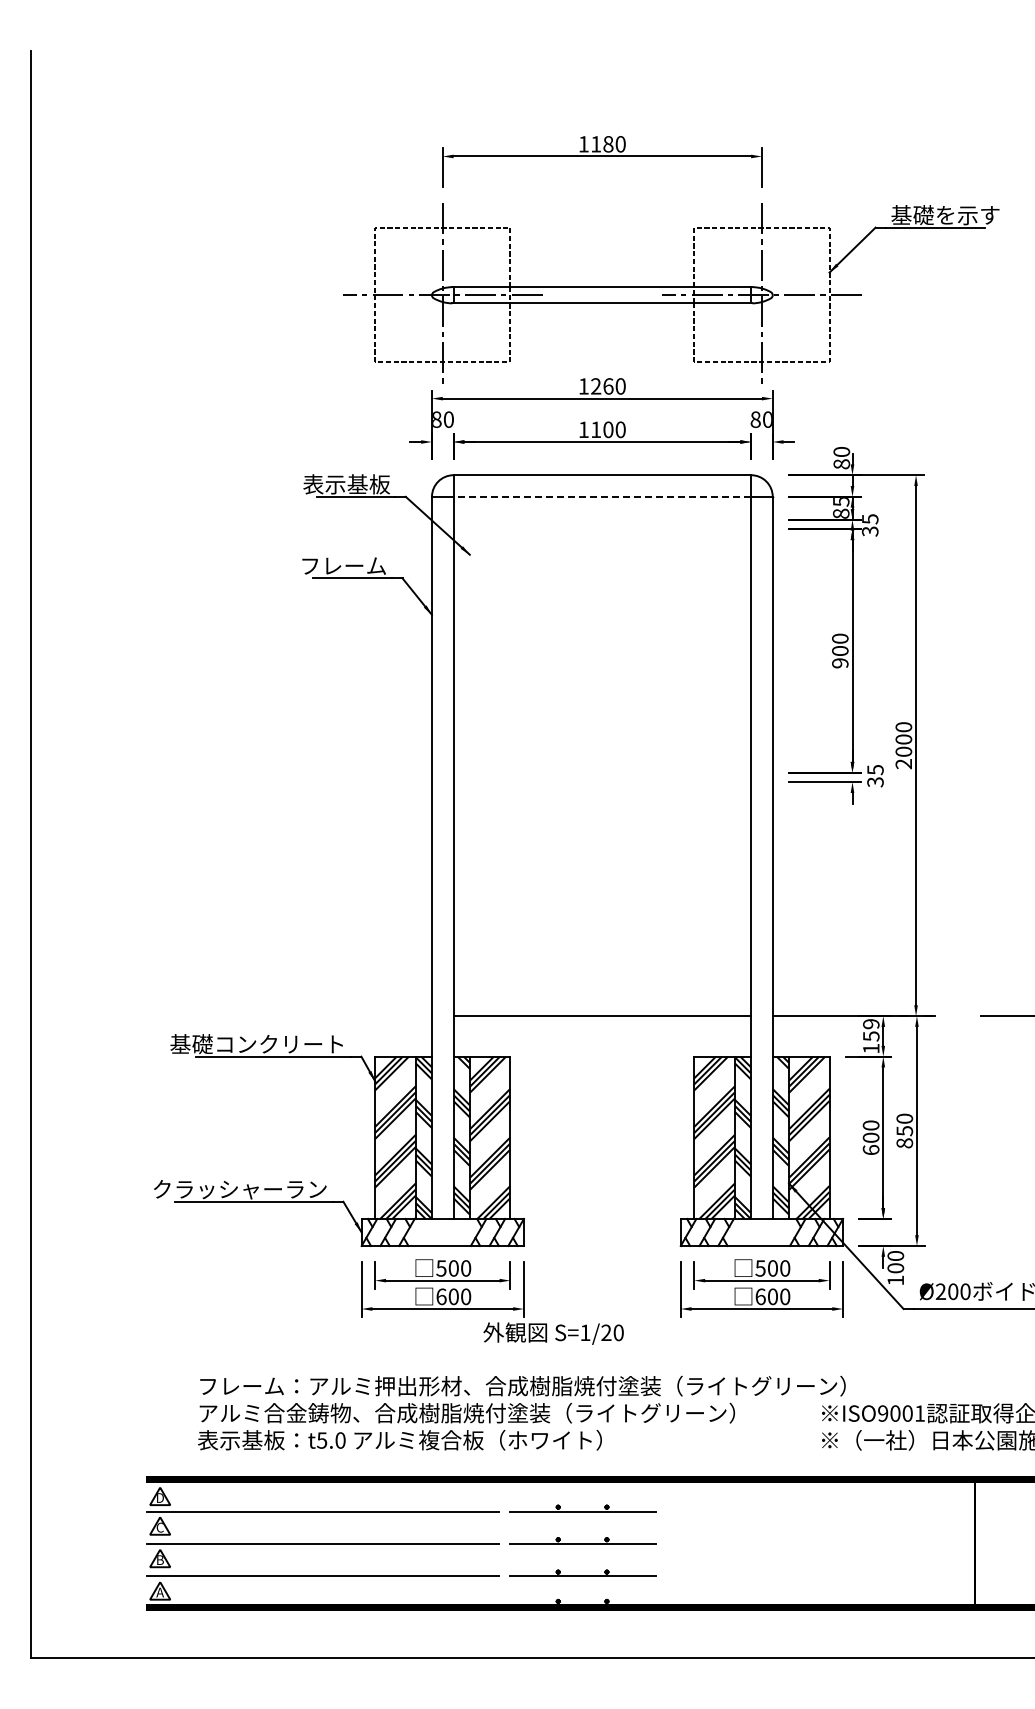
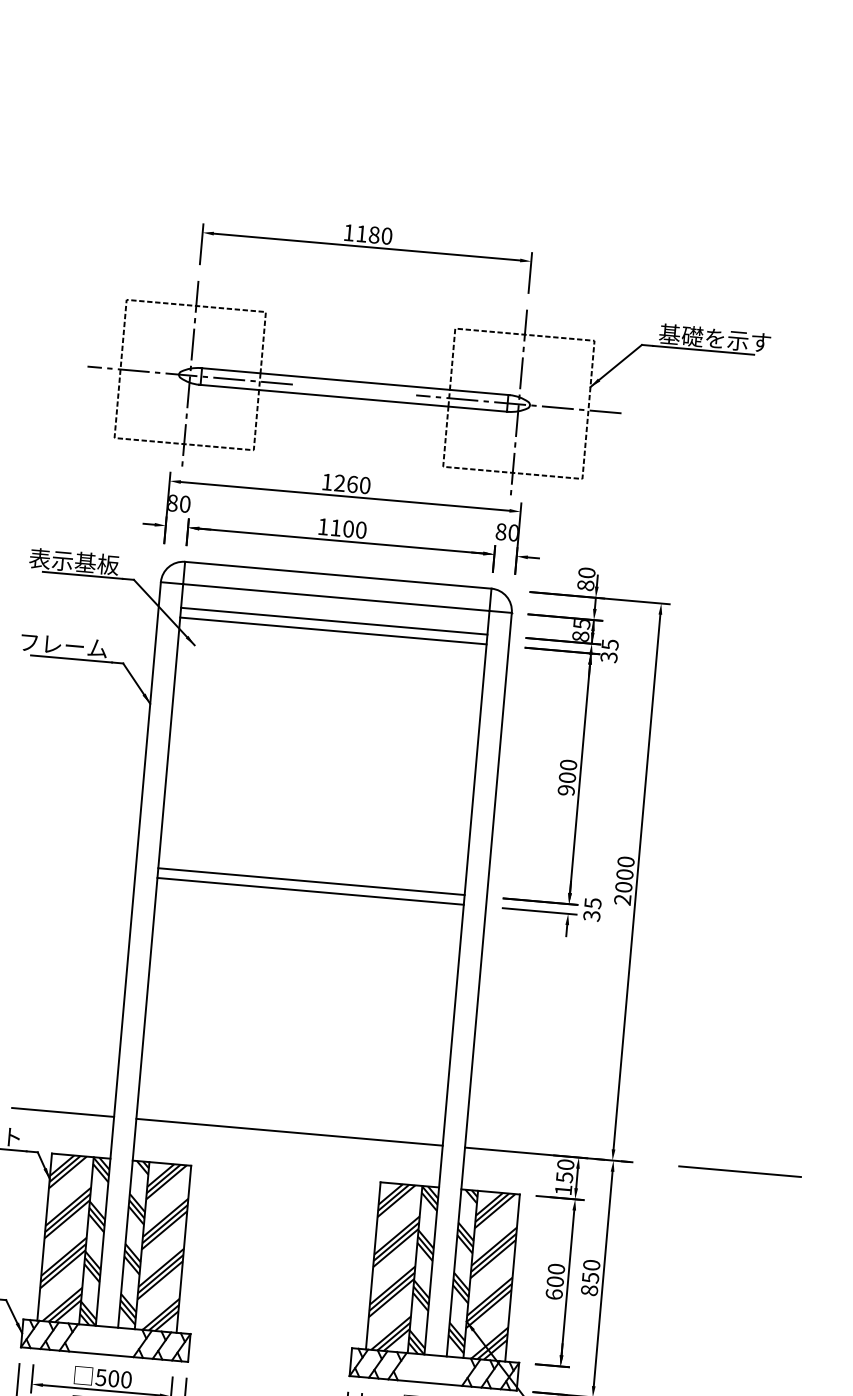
line: (602, 496) -> (336, 597), dashed -> solid
line: (602, 519) -> (334, 620), added
line: (602, 529) -> (333, 631), added
line: (602, 772) -> (311, 881), added
line: (602, 782) -> (310, 891), added
line: (381, 1016) -> (62, 1112), added
text: (871, 1024) -> (565, 1165), 159 -> 150

